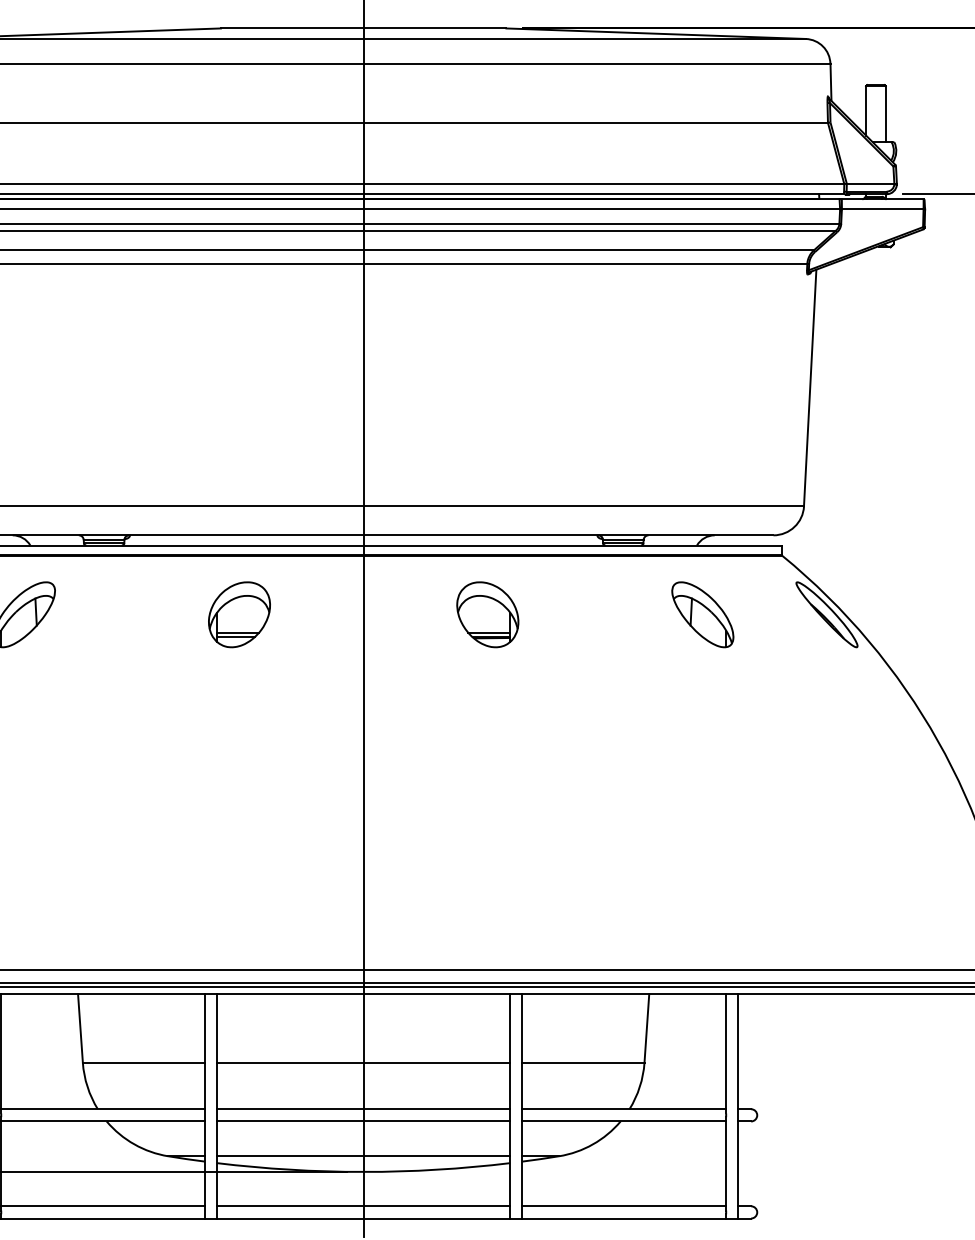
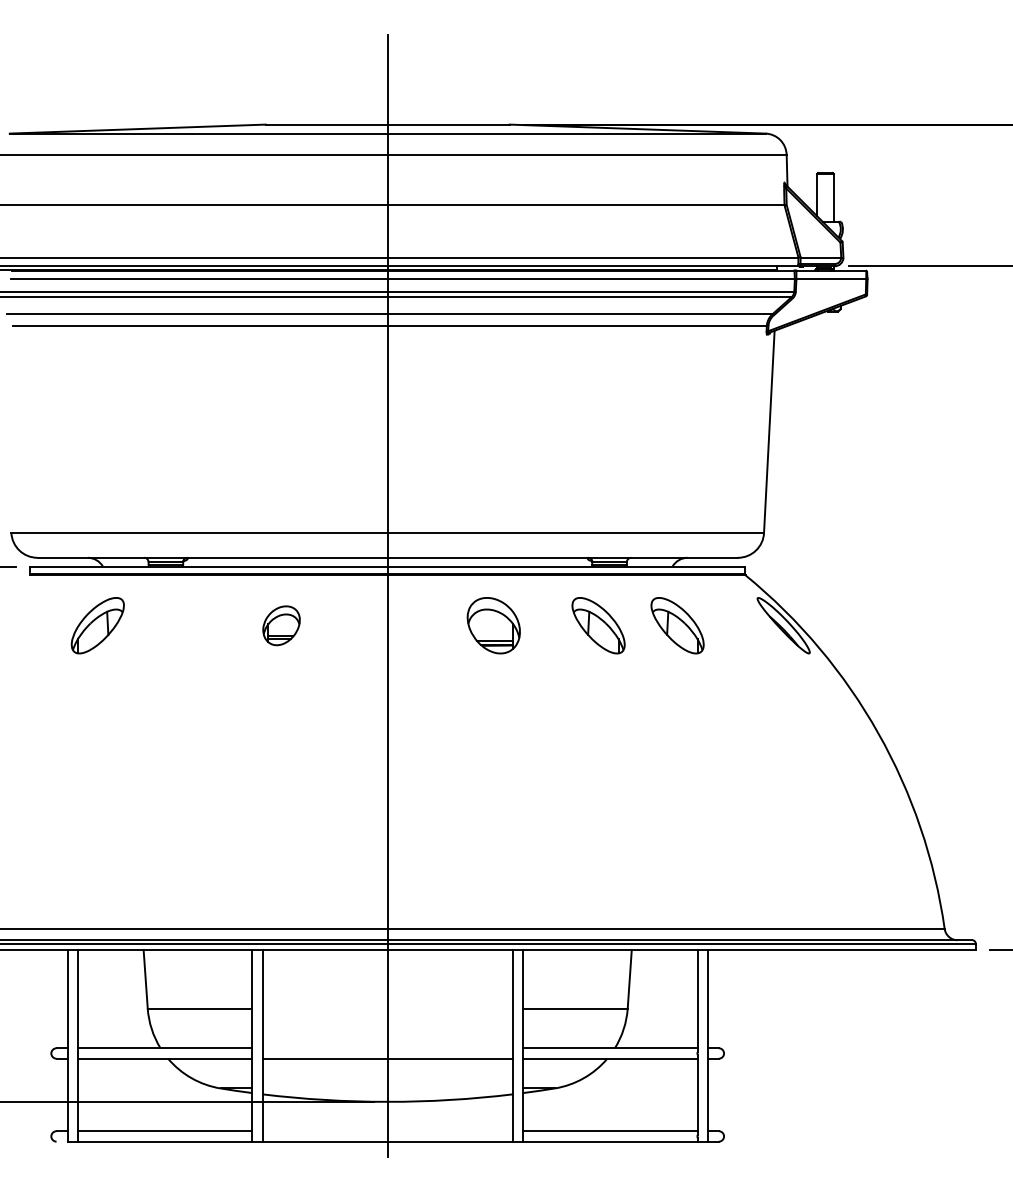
part: (239, 614) -> (281, 625), size x0.7
part: (610, 614) -> (598, 625), added
line: (363, 1062) -> (387, 1008), removed
line: (363, 1109) -> (387, 1048), removed
line: (363, 1156) -> (387, 1088), removed
line: (363, 1206) -> (387, 1131), removed

